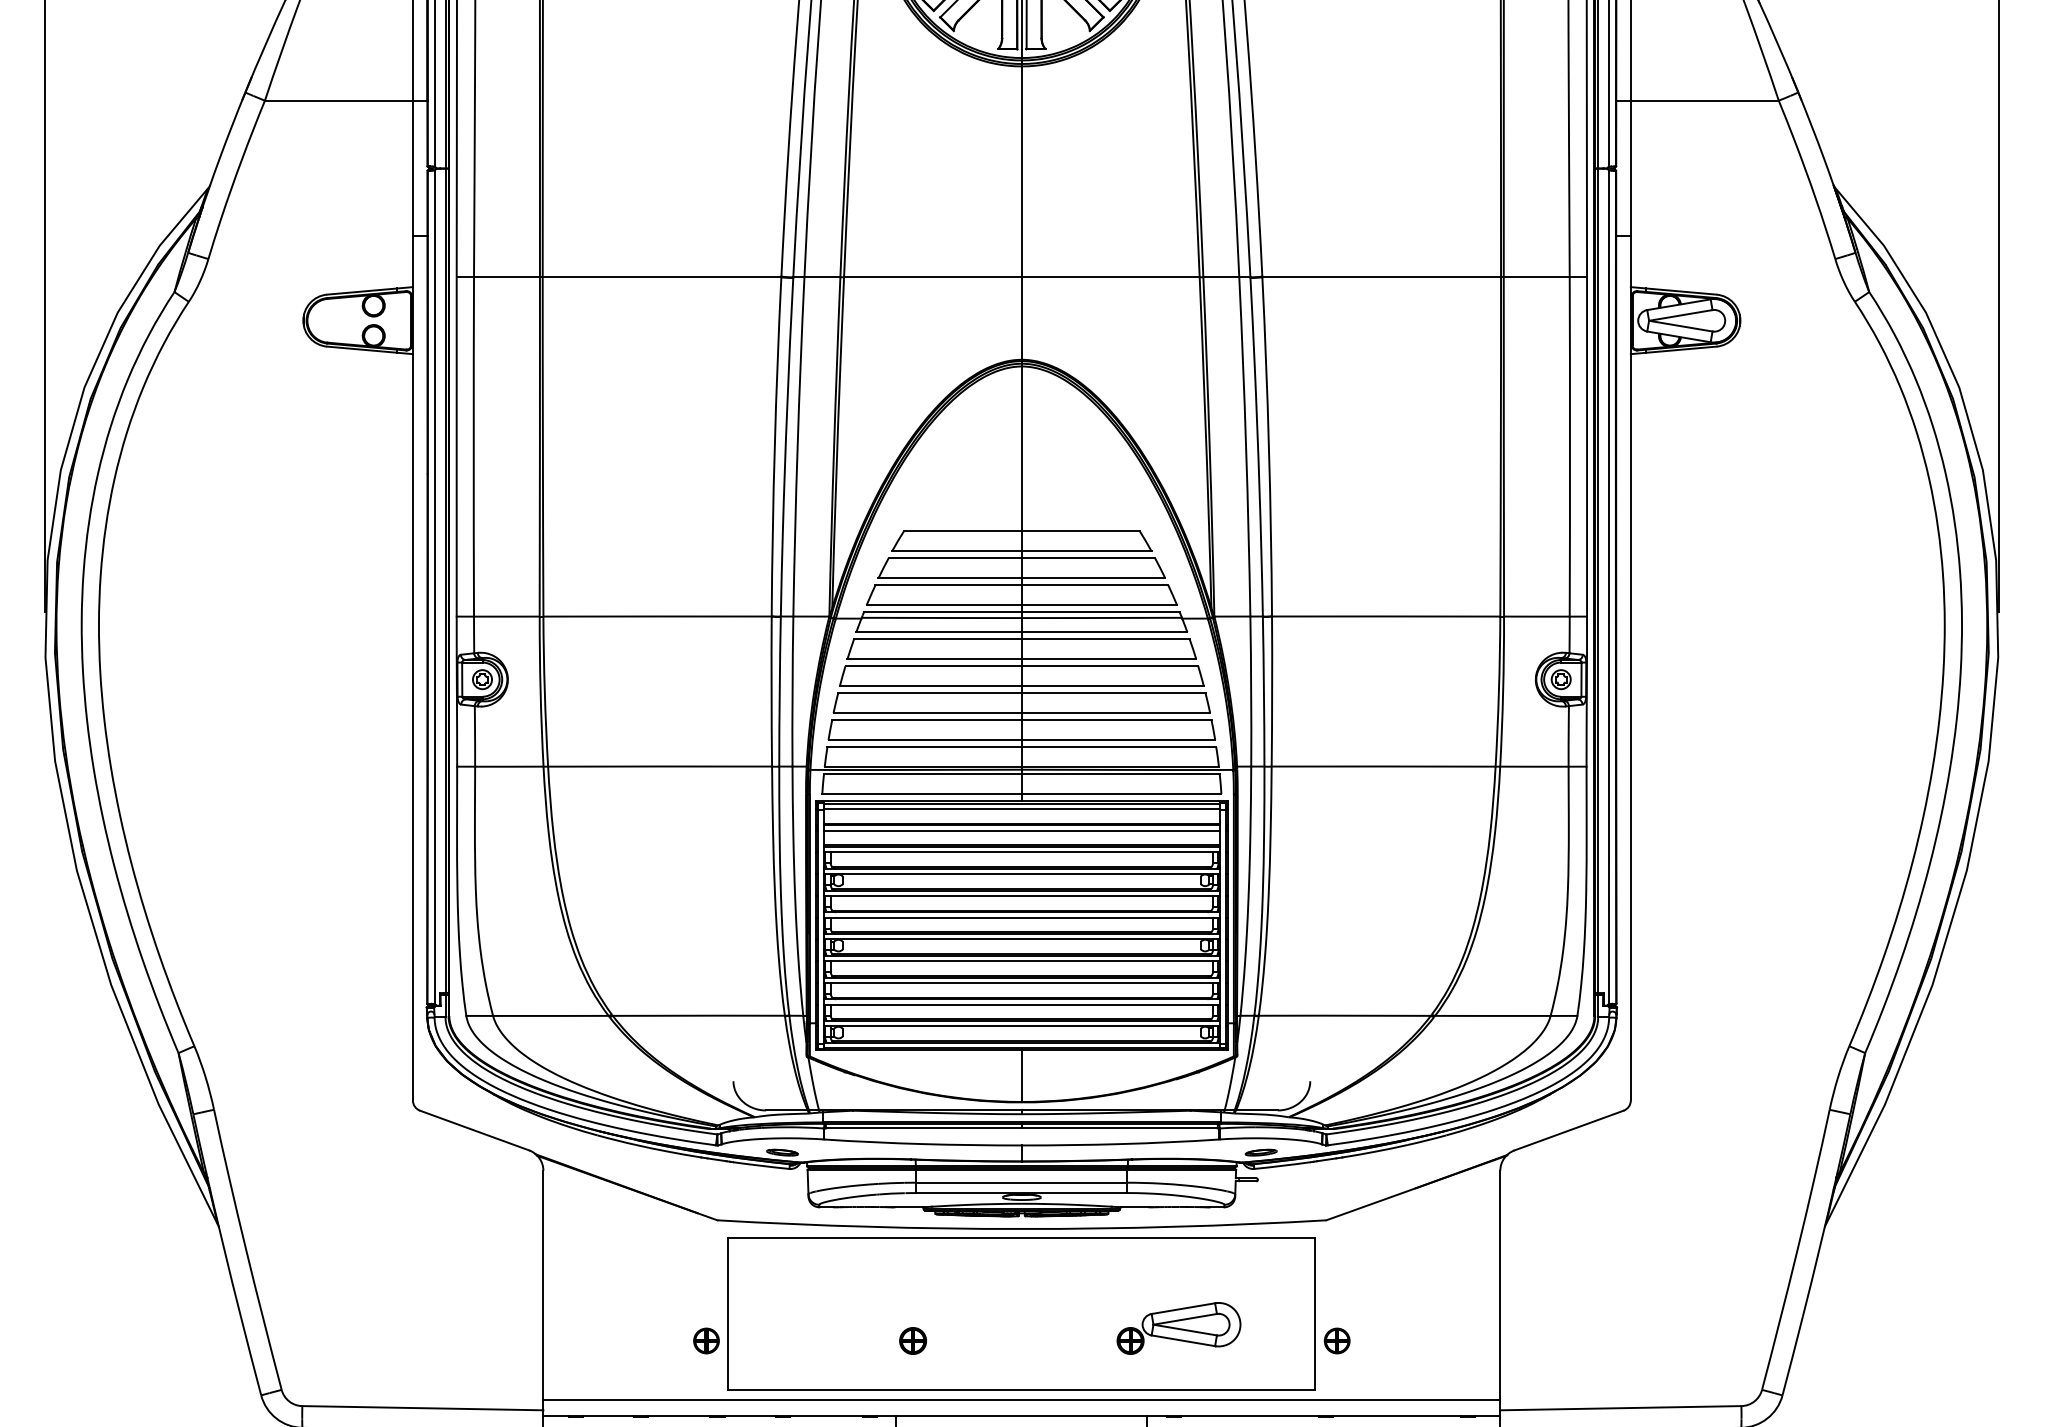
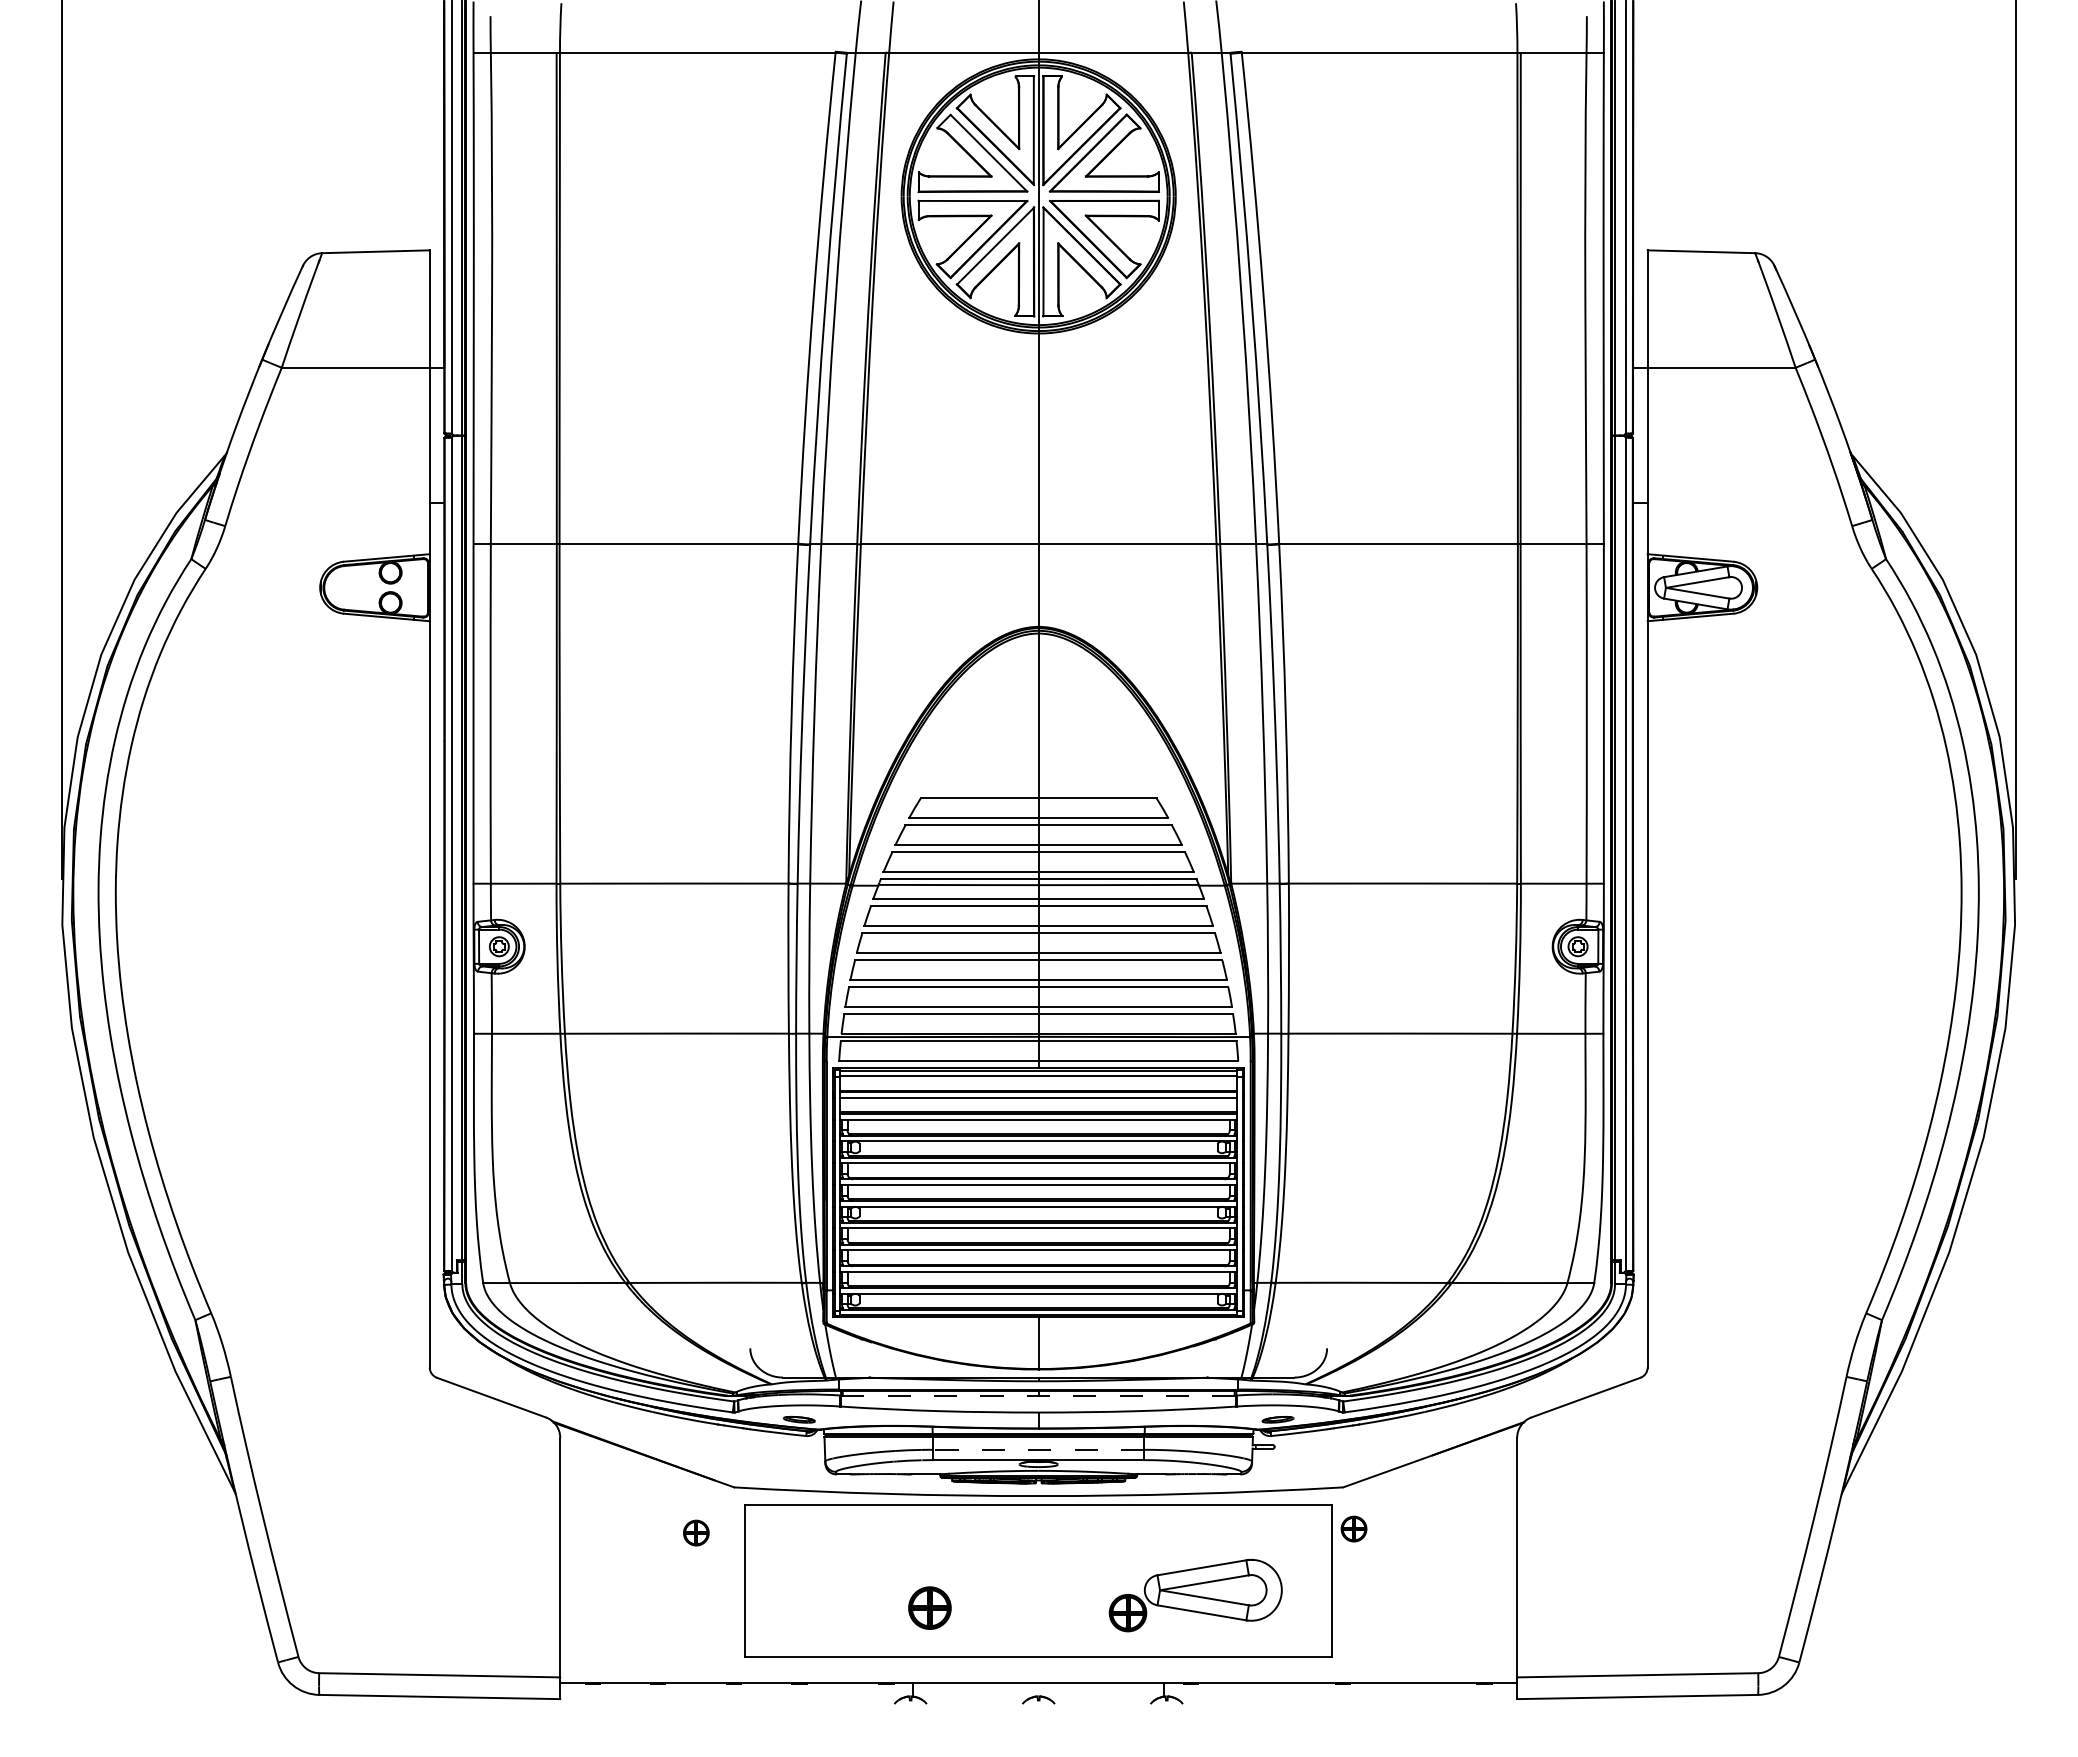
line: (1021, 1128) -> (1038, 1395), solid -> dashed
line: (1021, 1182) -> (1038, 1449), solid -> dashed
part: (1178, 1328) -> (1195, 1595), size x1.4
part: (706, 1340) -> (696, 1532), moved
part: (912, 1340) -> (929, 1607), size x1.6
part: (1336, 1340) -> (1353, 1528), moved
line: (1021, 1400) -> (1038, 1667), removed

